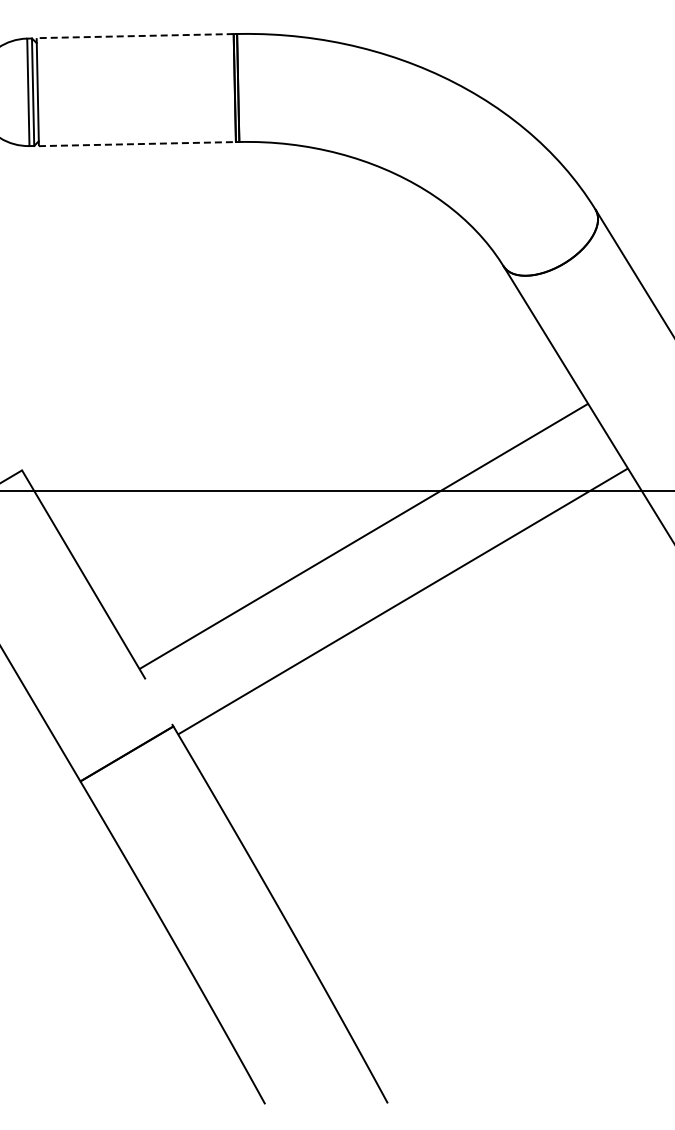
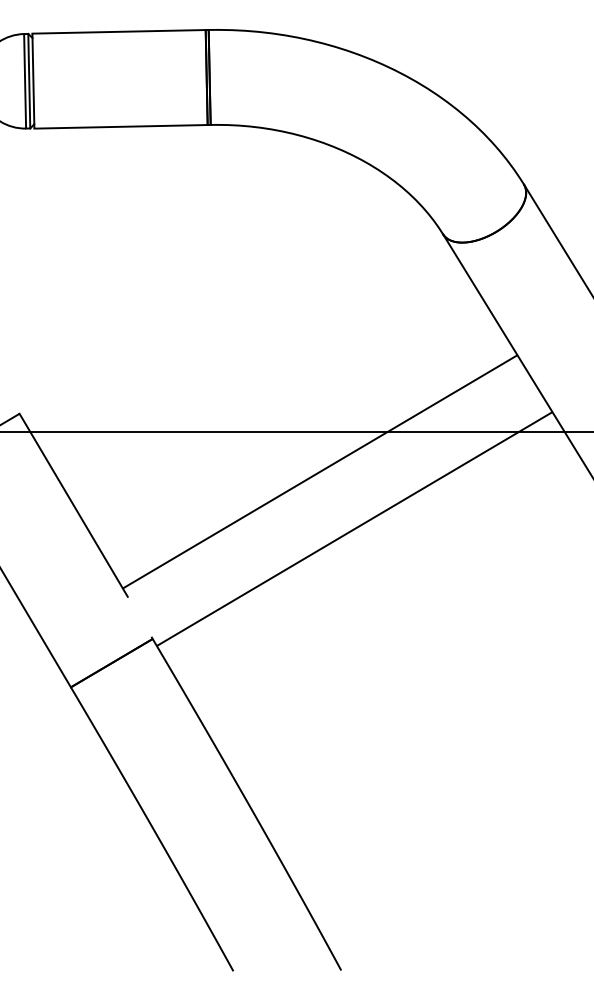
line: (135, 36) -> (119, 32), dashed -> solid
line: (137, 144) -> (121, 127), dashed -> solid

